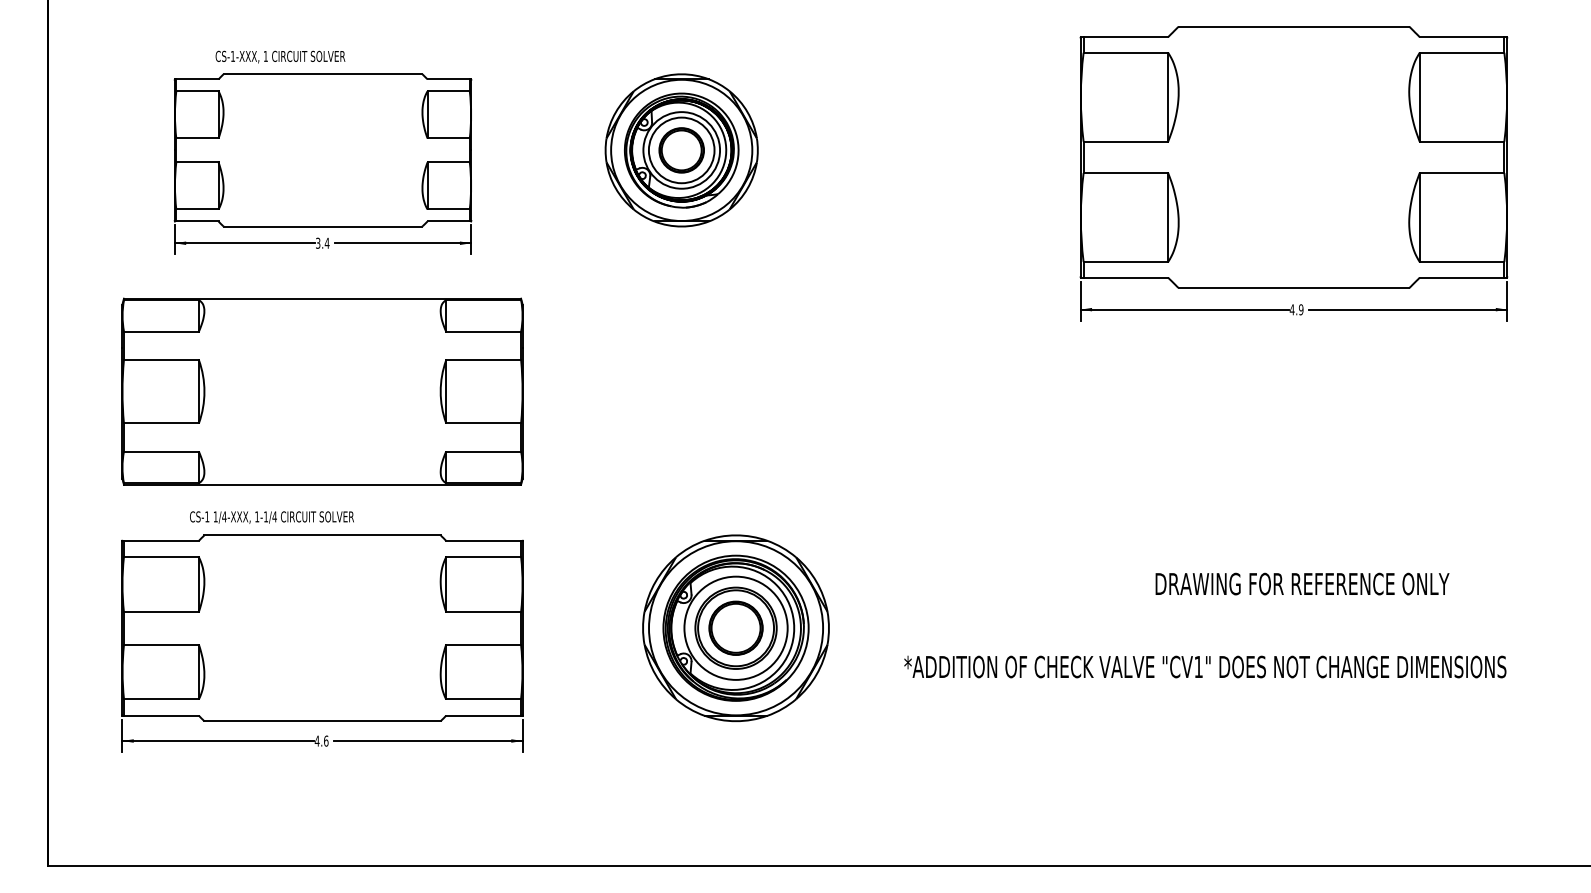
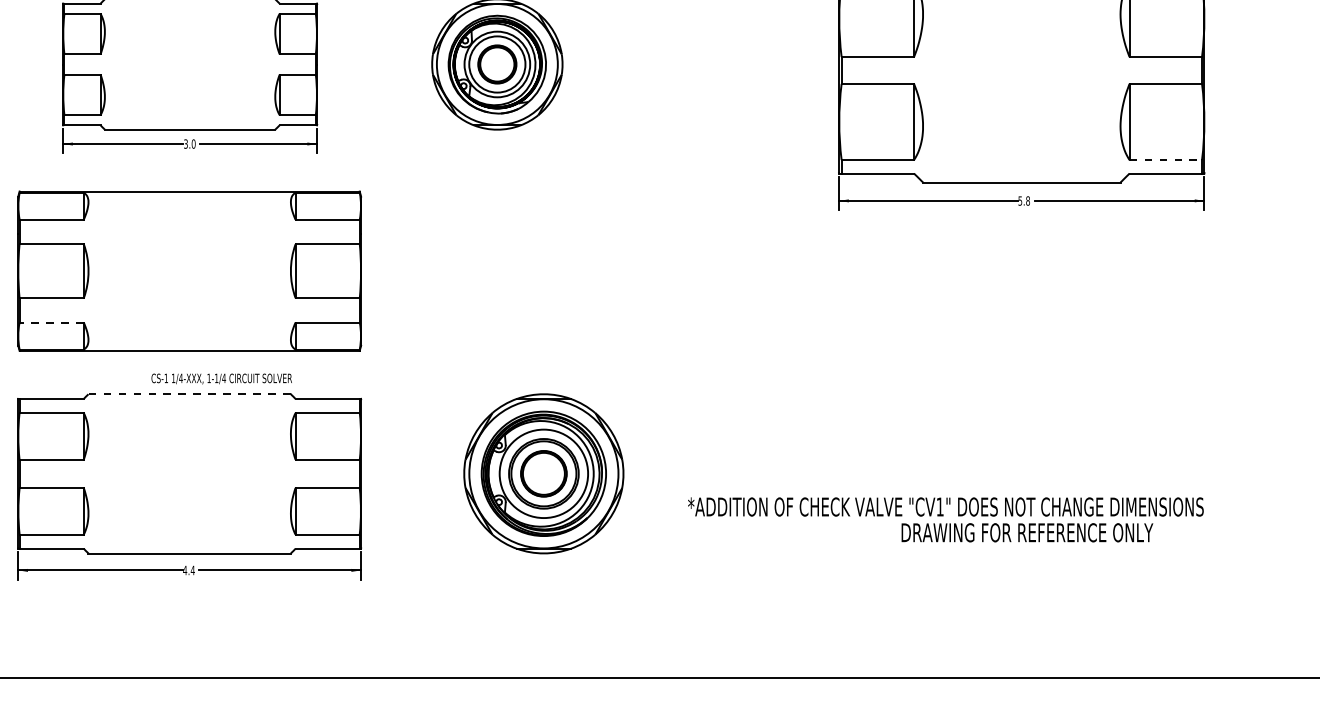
text: (326, 242) -> (193, 143), 3.4 -> 3.0
line: (1462, 261) -> (1166, 159), solid -> dashed
text: (1296, 309) -> (1023, 200), 4.9 -> 5.8
line: (160, 451) -> (50, 322), solid -> dashed
text: (271, 517) -> (221, 378), moved
line: (322, 535) -> (189, 394), solid -> dashed
text: (1302, 583) -> (1027, 532), moved
text: (325, 740) -> (192, 569), 4.6 -> 4.4

